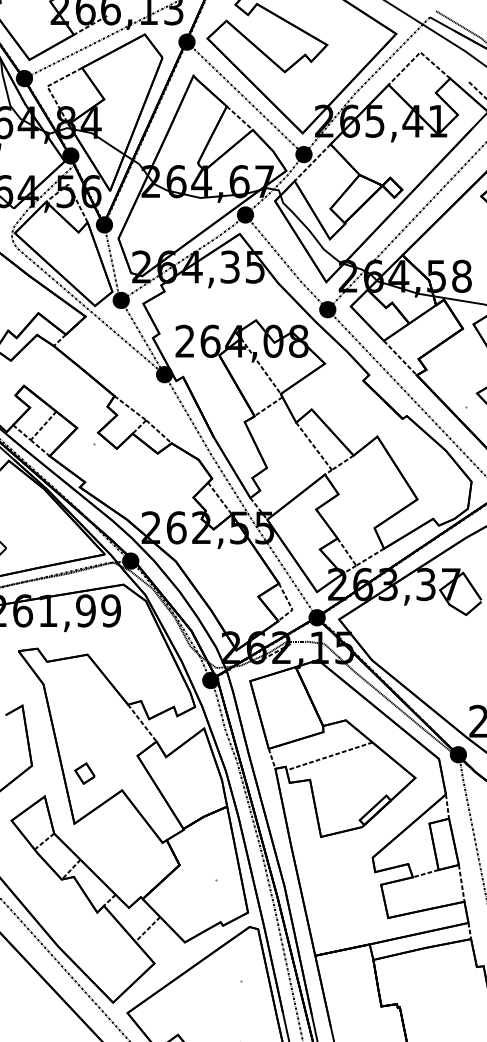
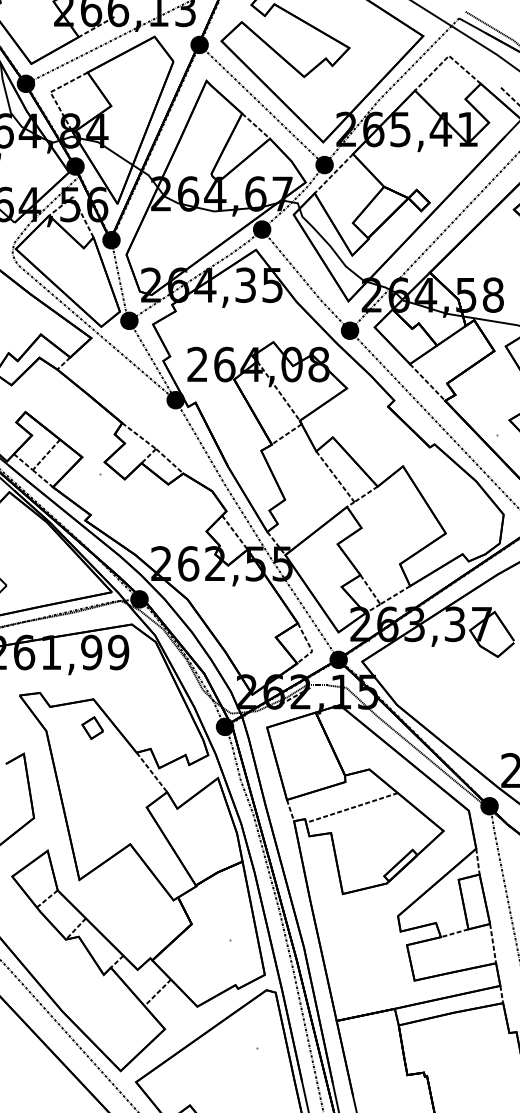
part: (84, 773) -> (92, 727), moved

